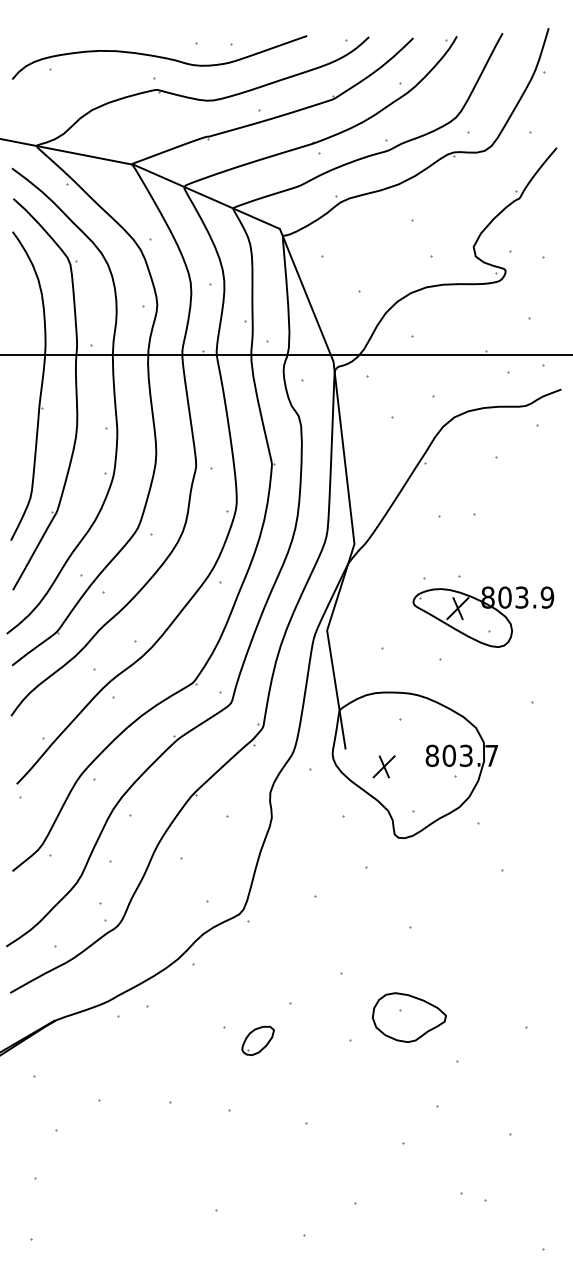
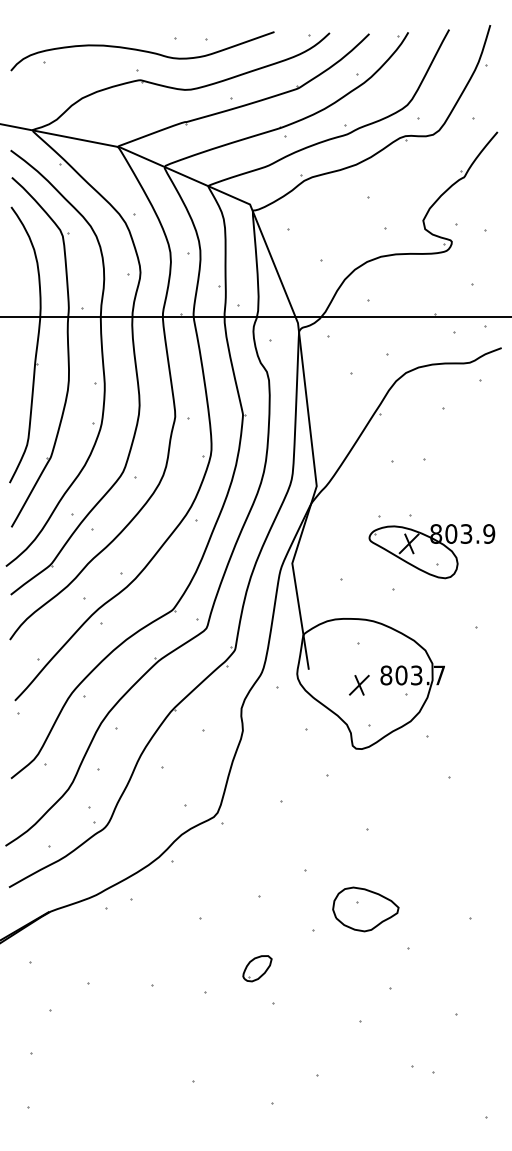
part: (383, 766) -> (358, 684), moved
part: (257, 1040) -> (256, 968), moved

